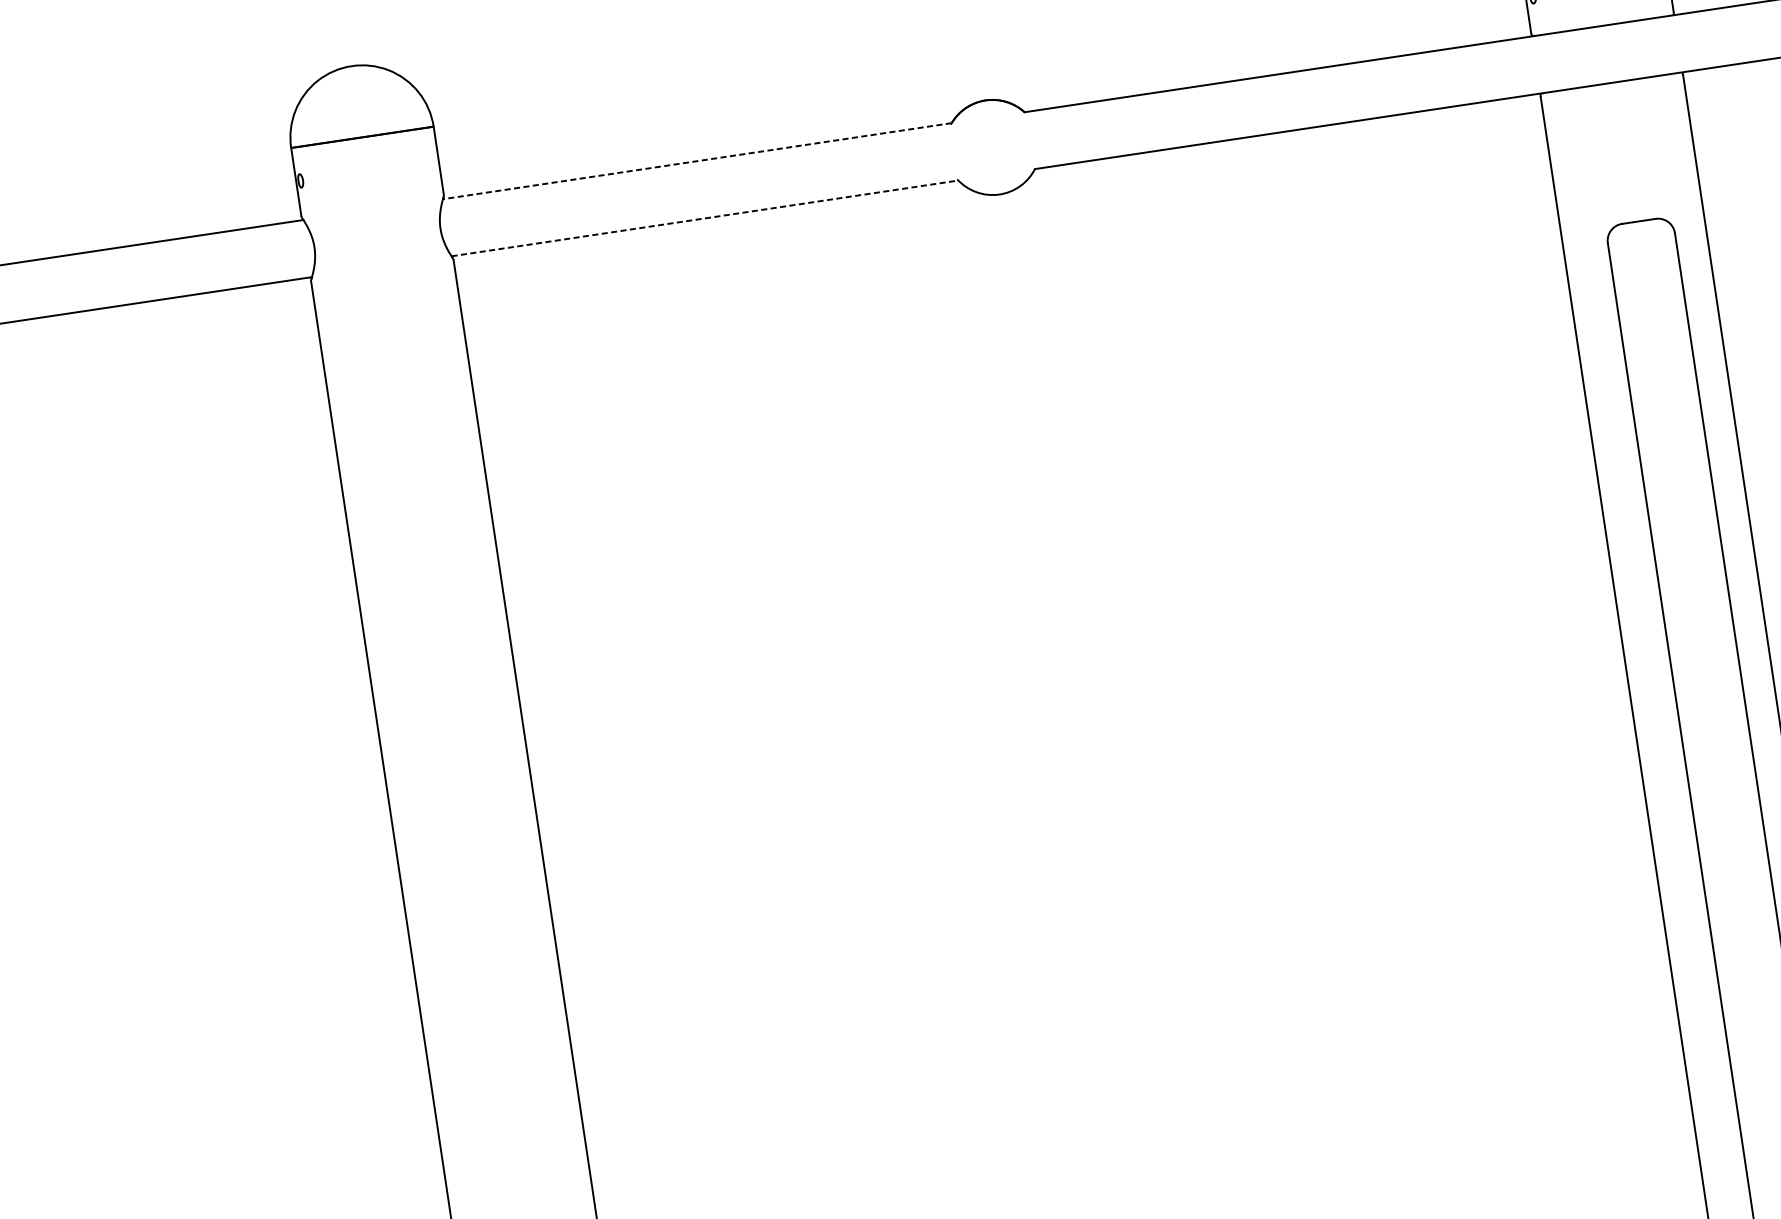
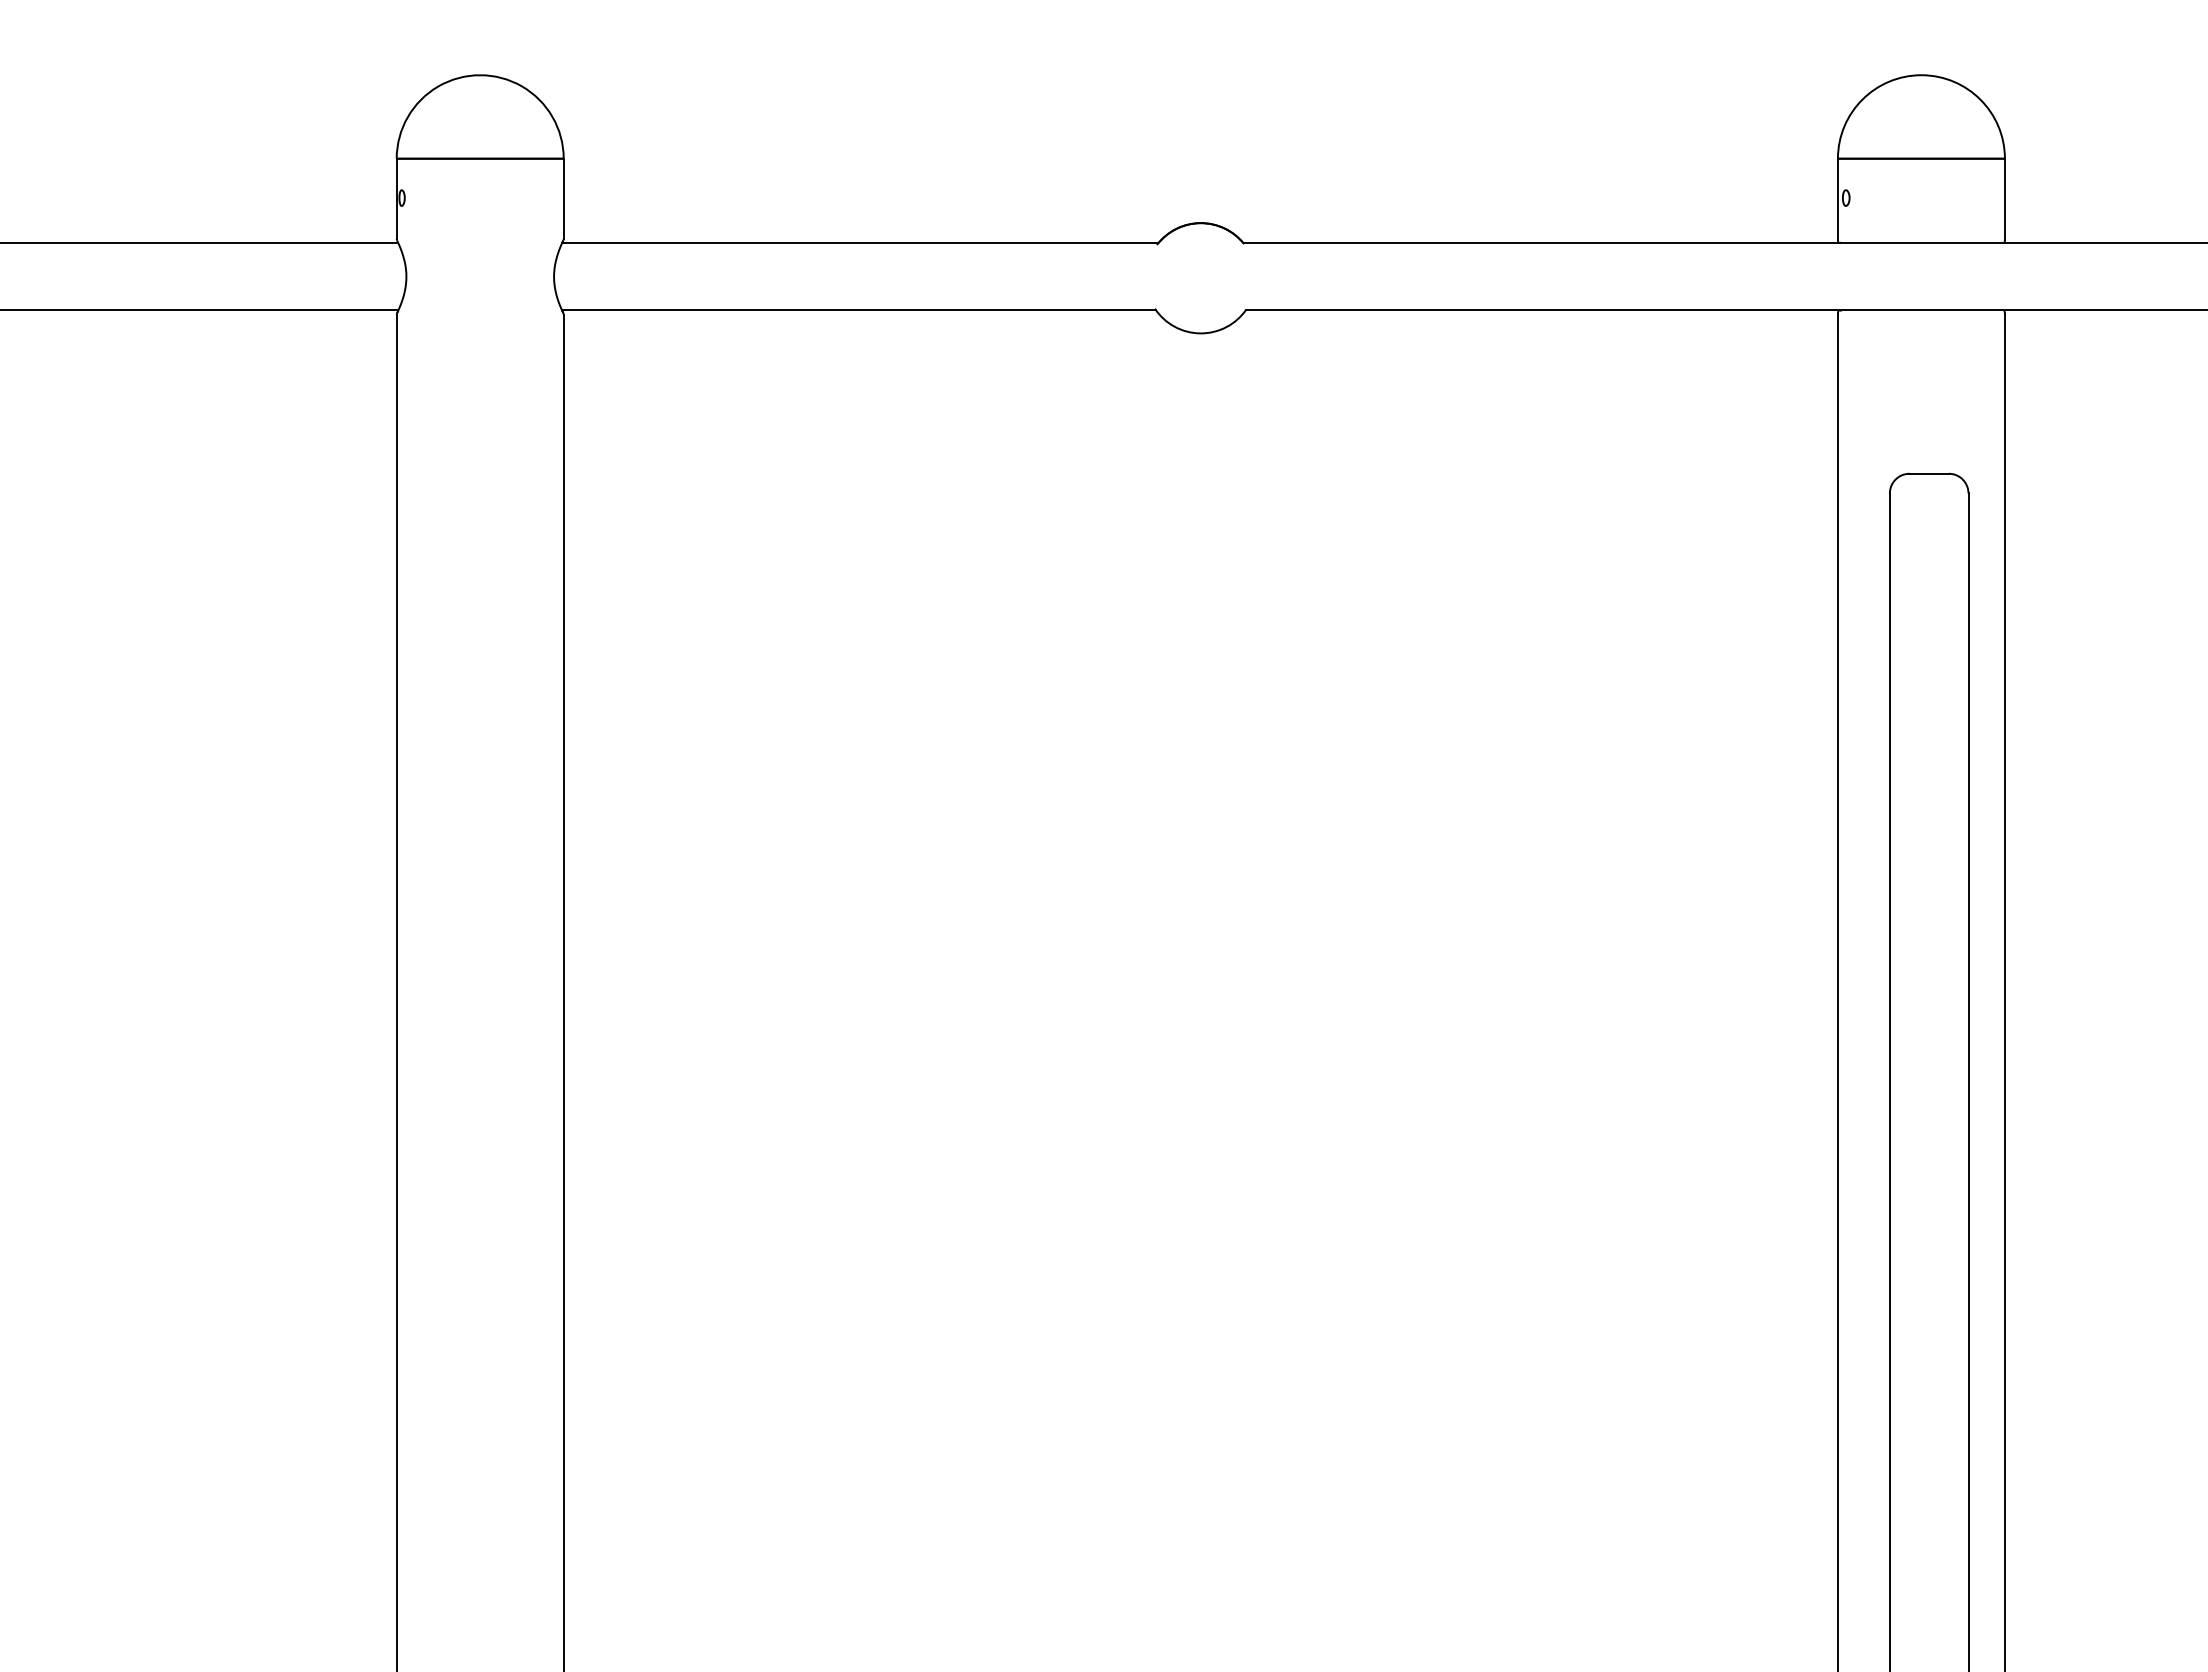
line: (696, 161) -> (859, 243), dashed -> solid
line: (705, 218) -> (859, 310), dashed -> solid

